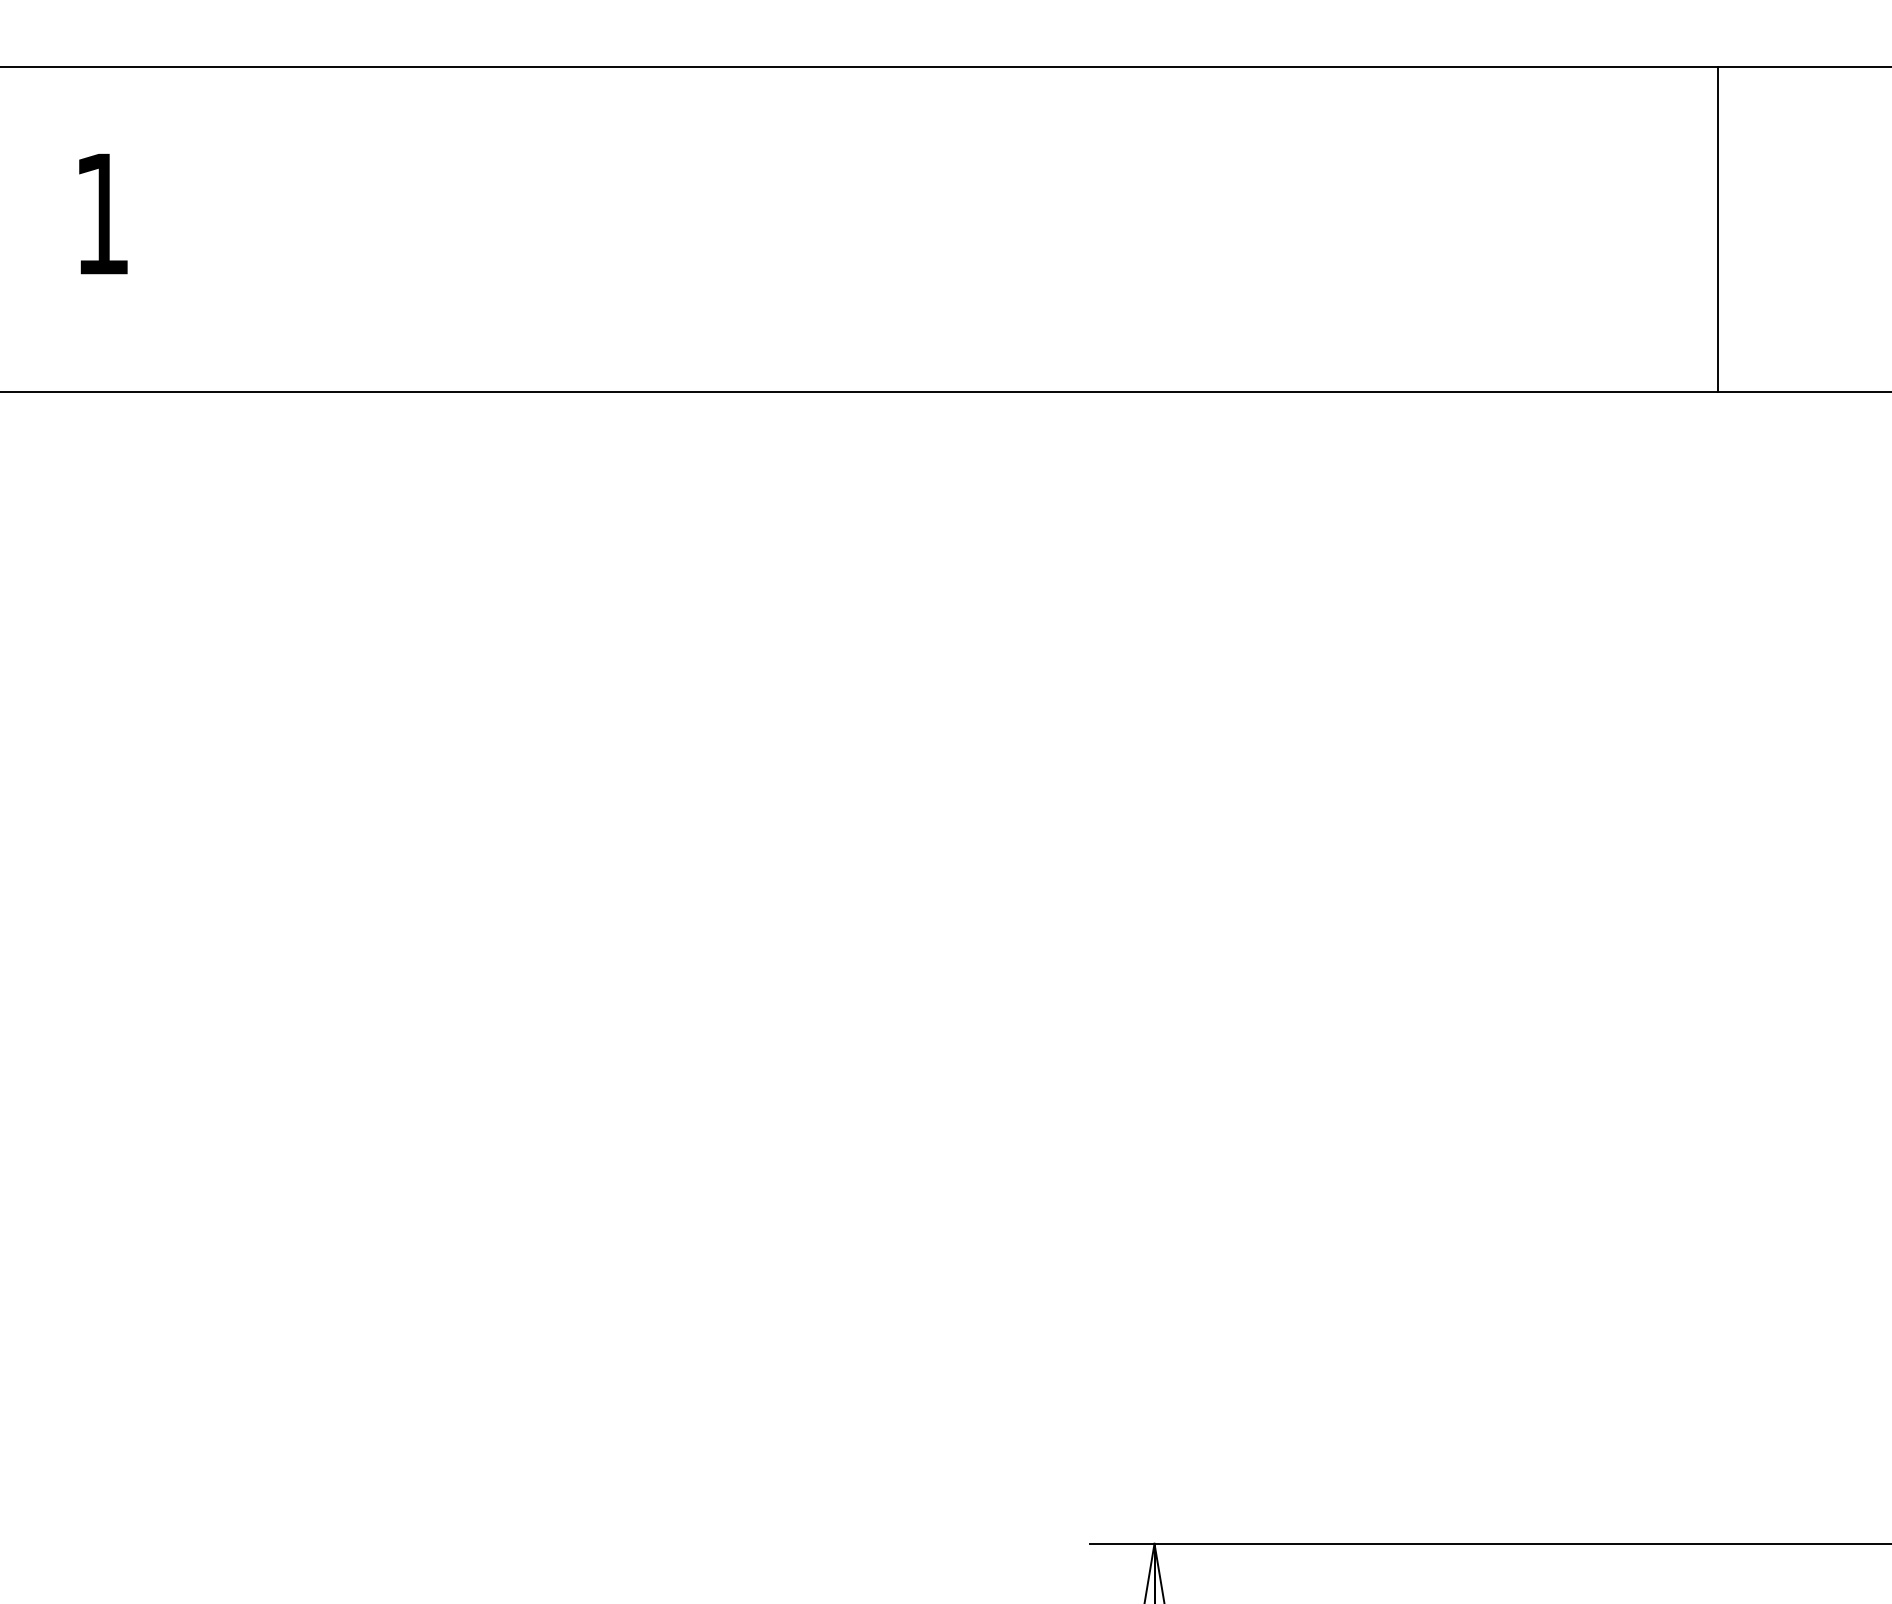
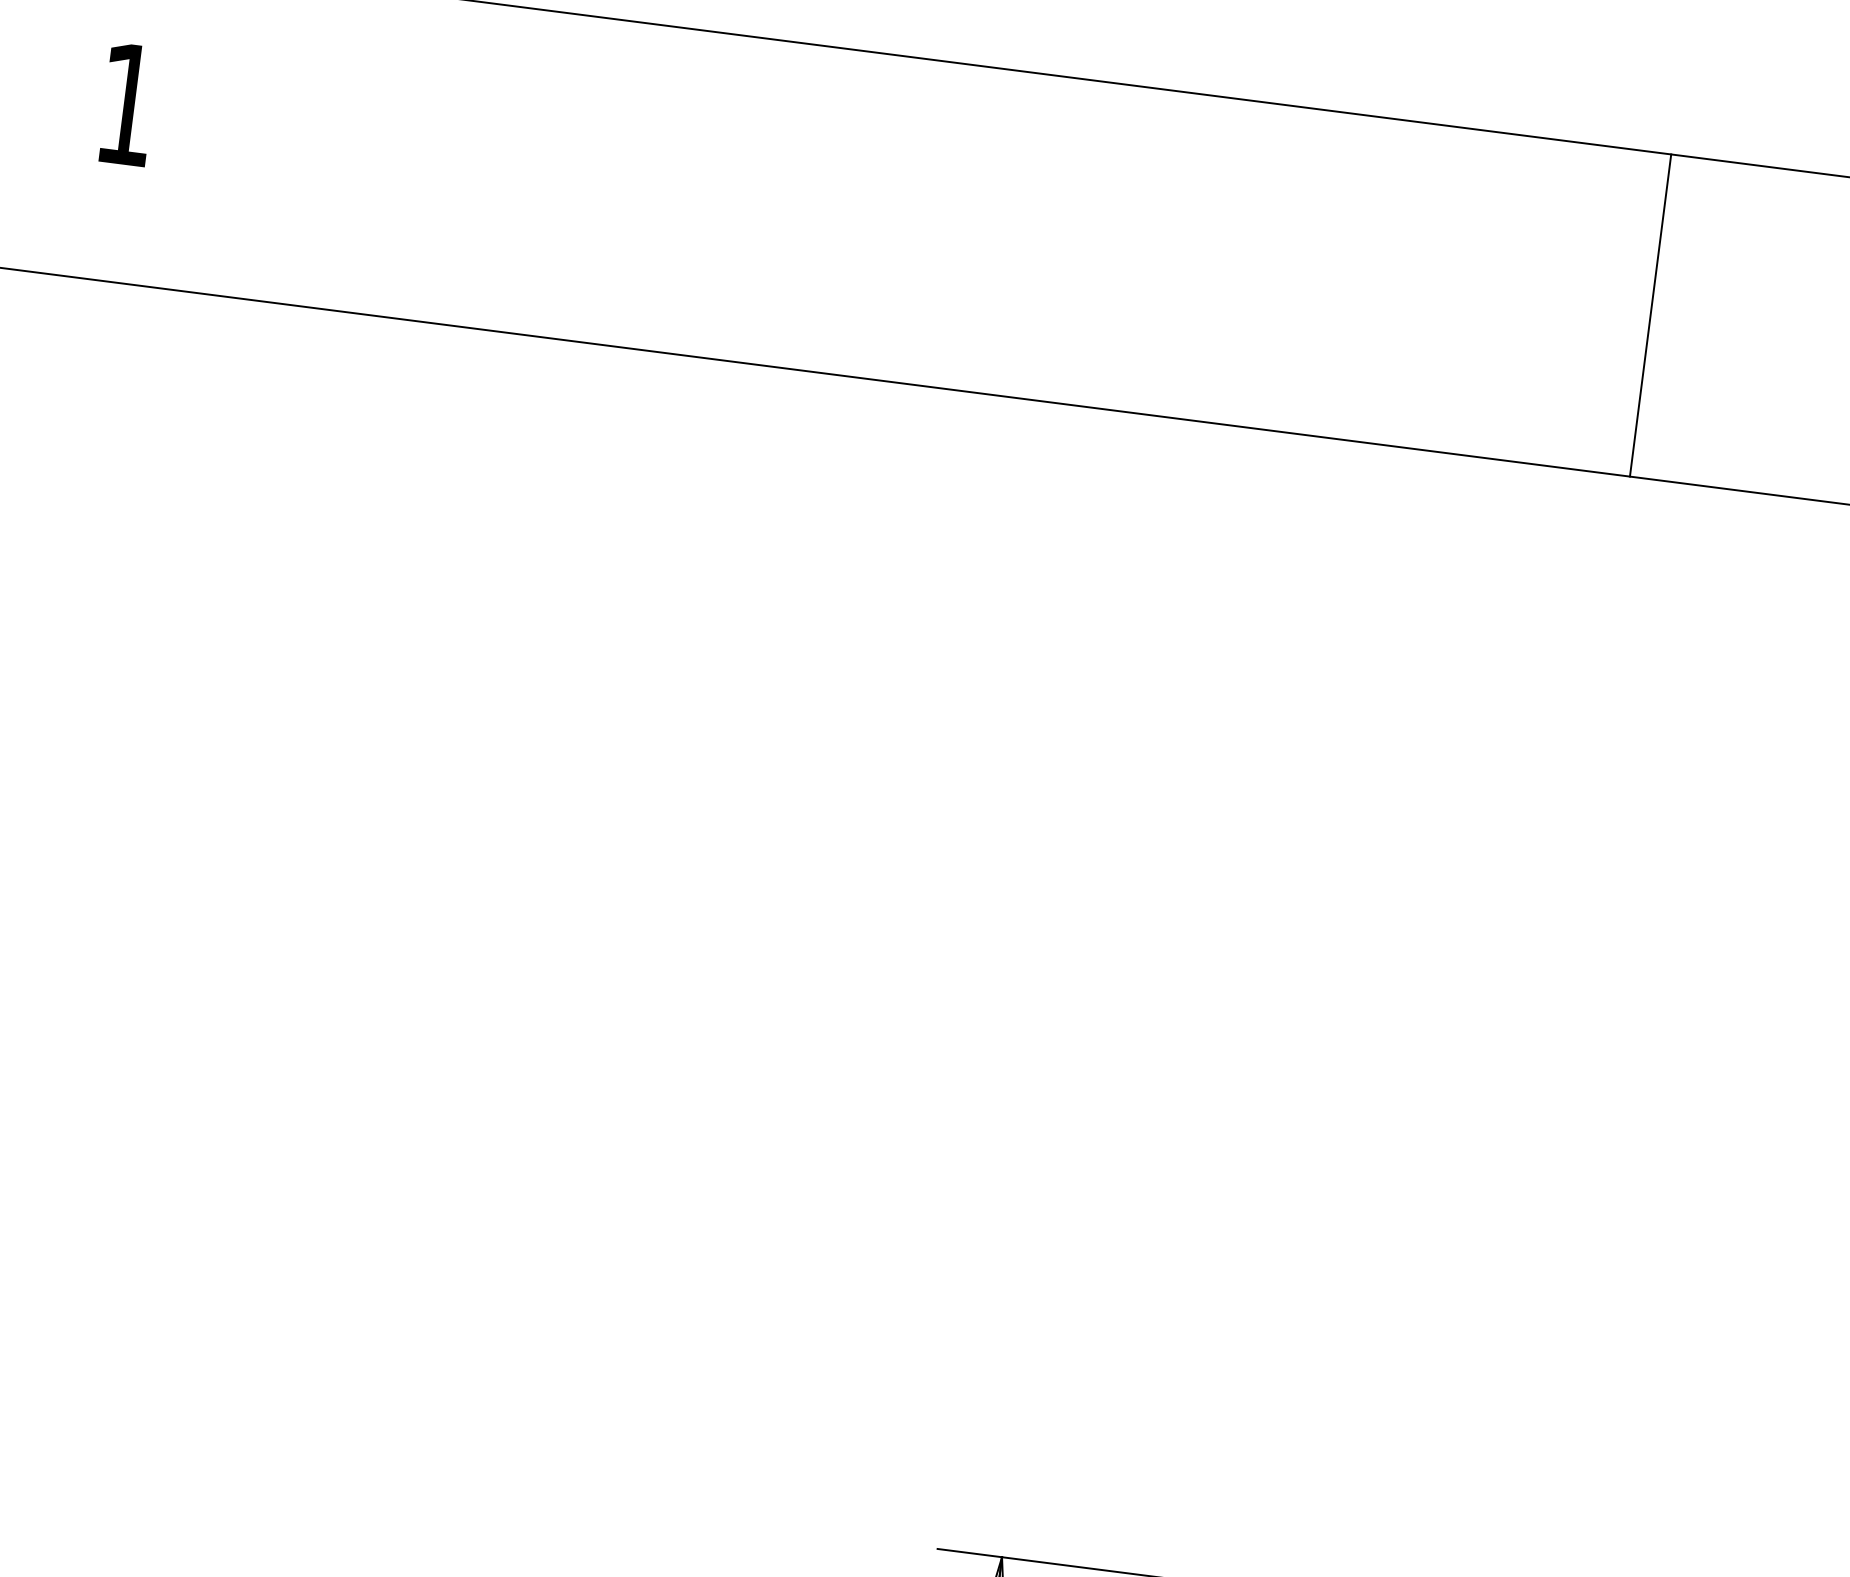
line: (1718, 229) -> (1651, 315), moved

